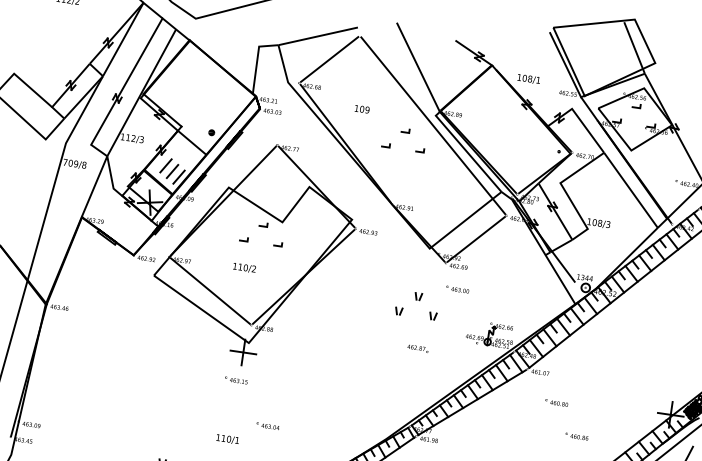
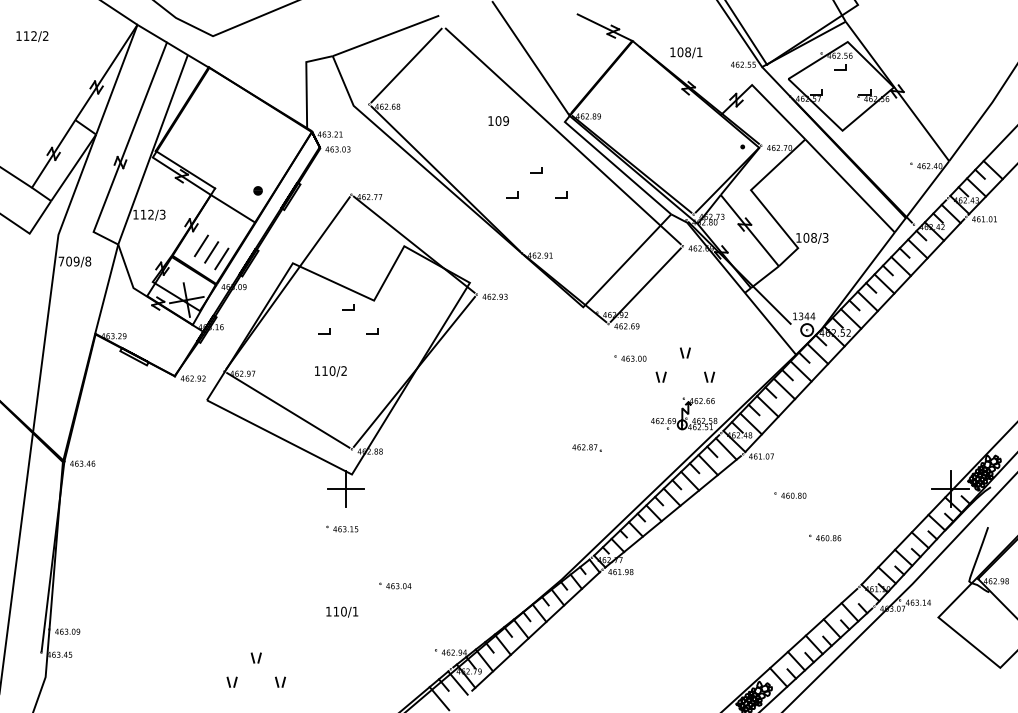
text: (362, 108) -> (498, 120), moved
part: (404, 132) -> (536, 173), moved
part: (417, 300) -> (684, 358), moved

